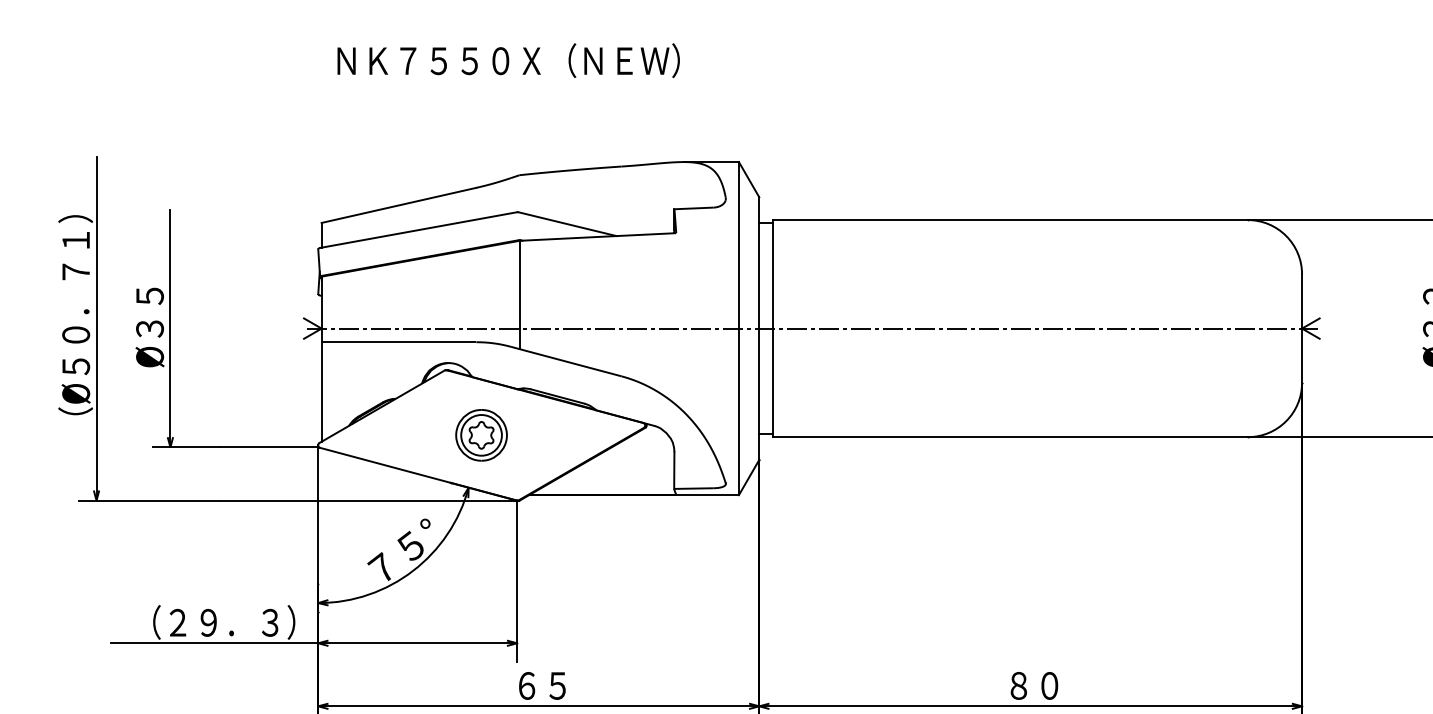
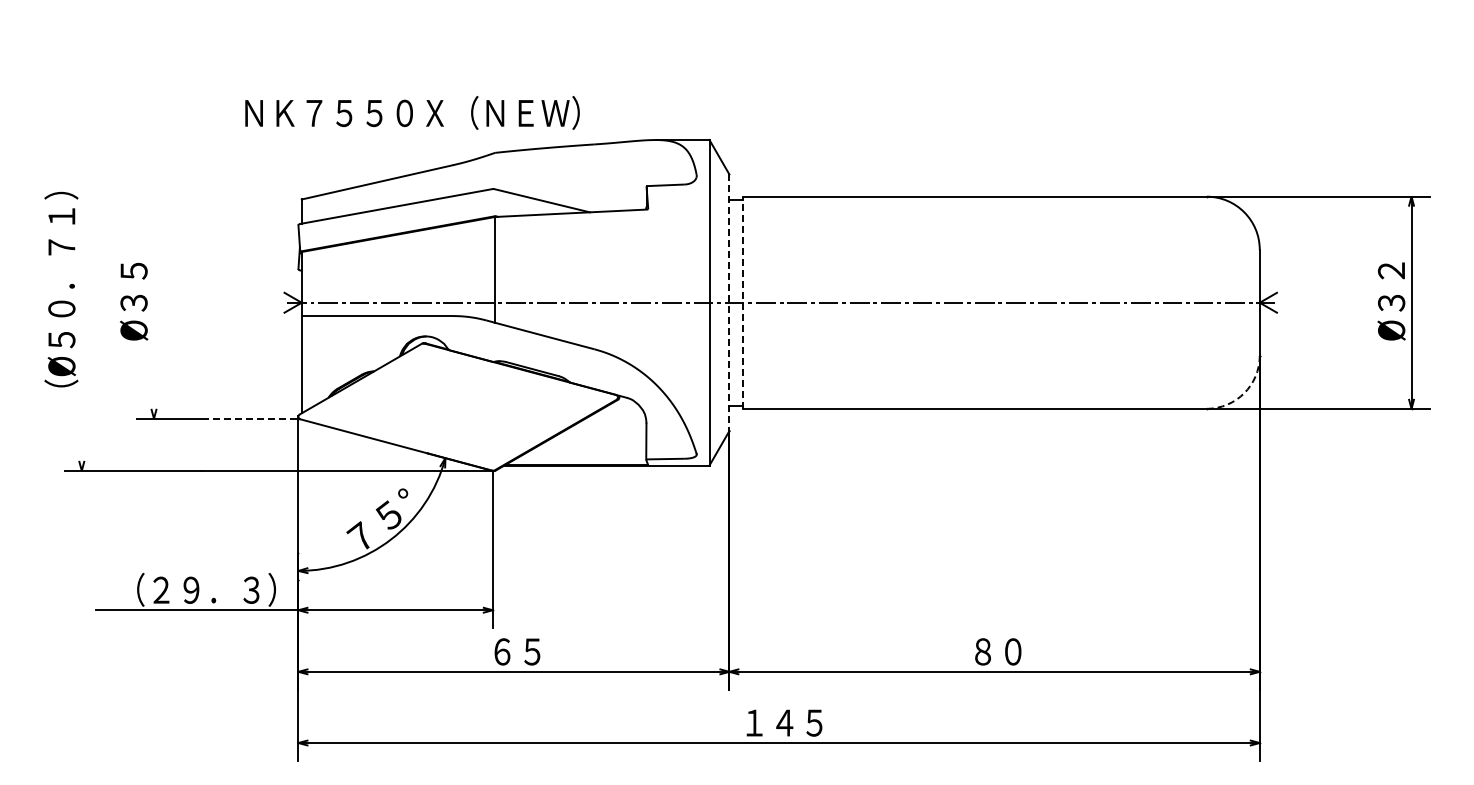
text: (508, 60) -> (412, 112), moved
line: (96, 328) -> (81, 302), removed
line: (170, 328) -> (154, 302), removed
line: (772, 328) -> (742, 302), solid -> dashed
line: (759, 329) -> (729, 303), solid -> dashed
arc: (1286, 421) -> (1244, 393), solid -> dashed
part: (481, 434) -> (457, 406), removed
line: (269, 447) -> (250, 418), solid -> dashed

